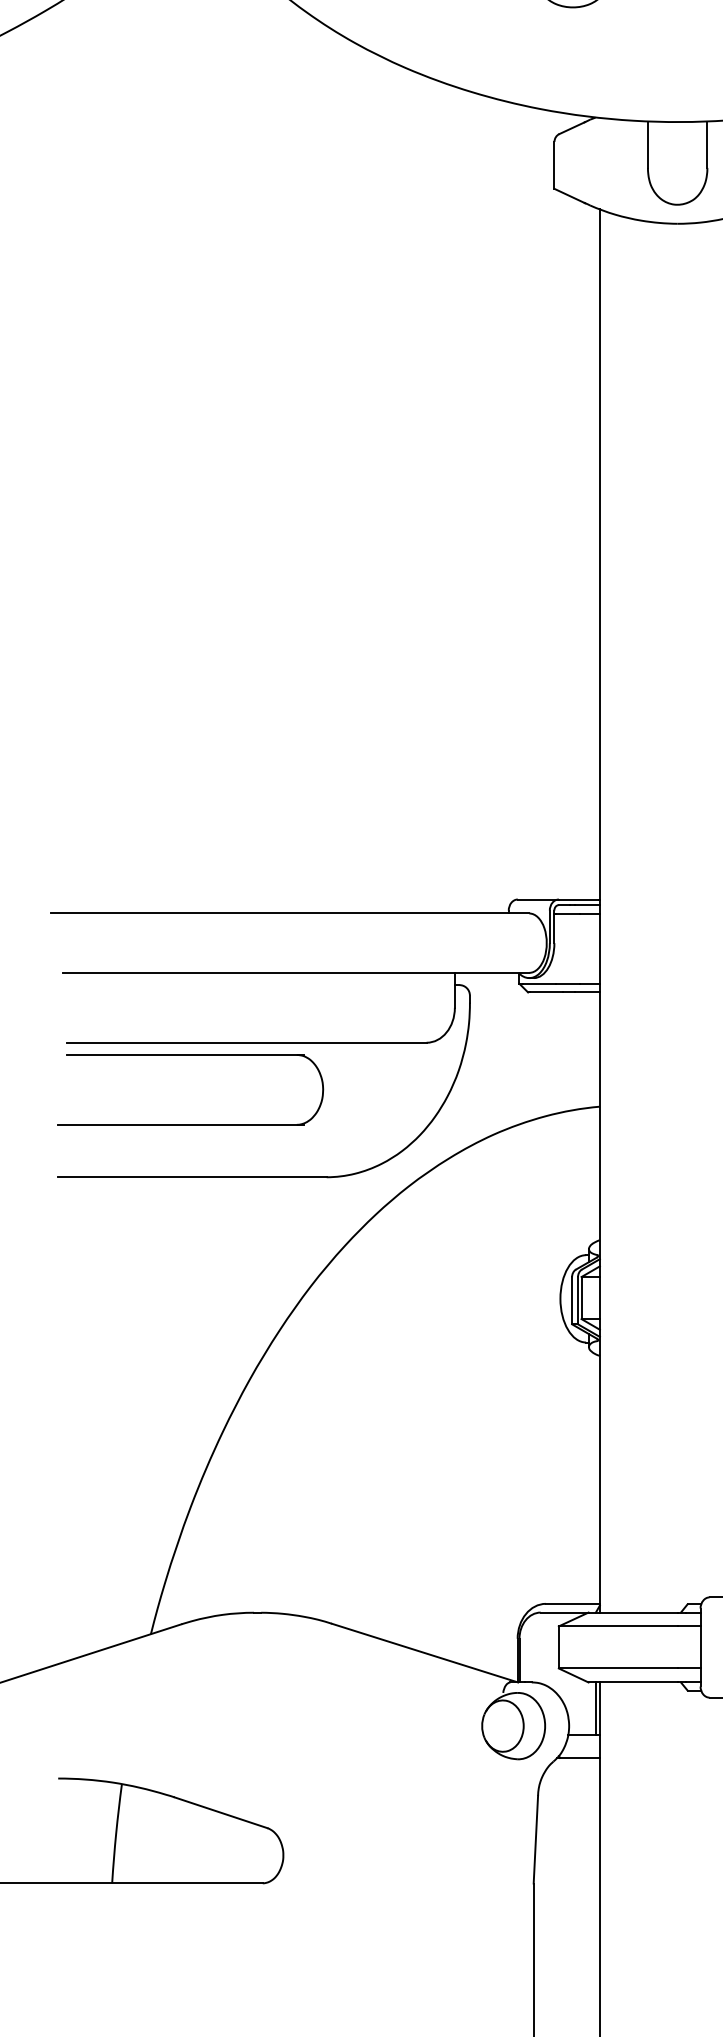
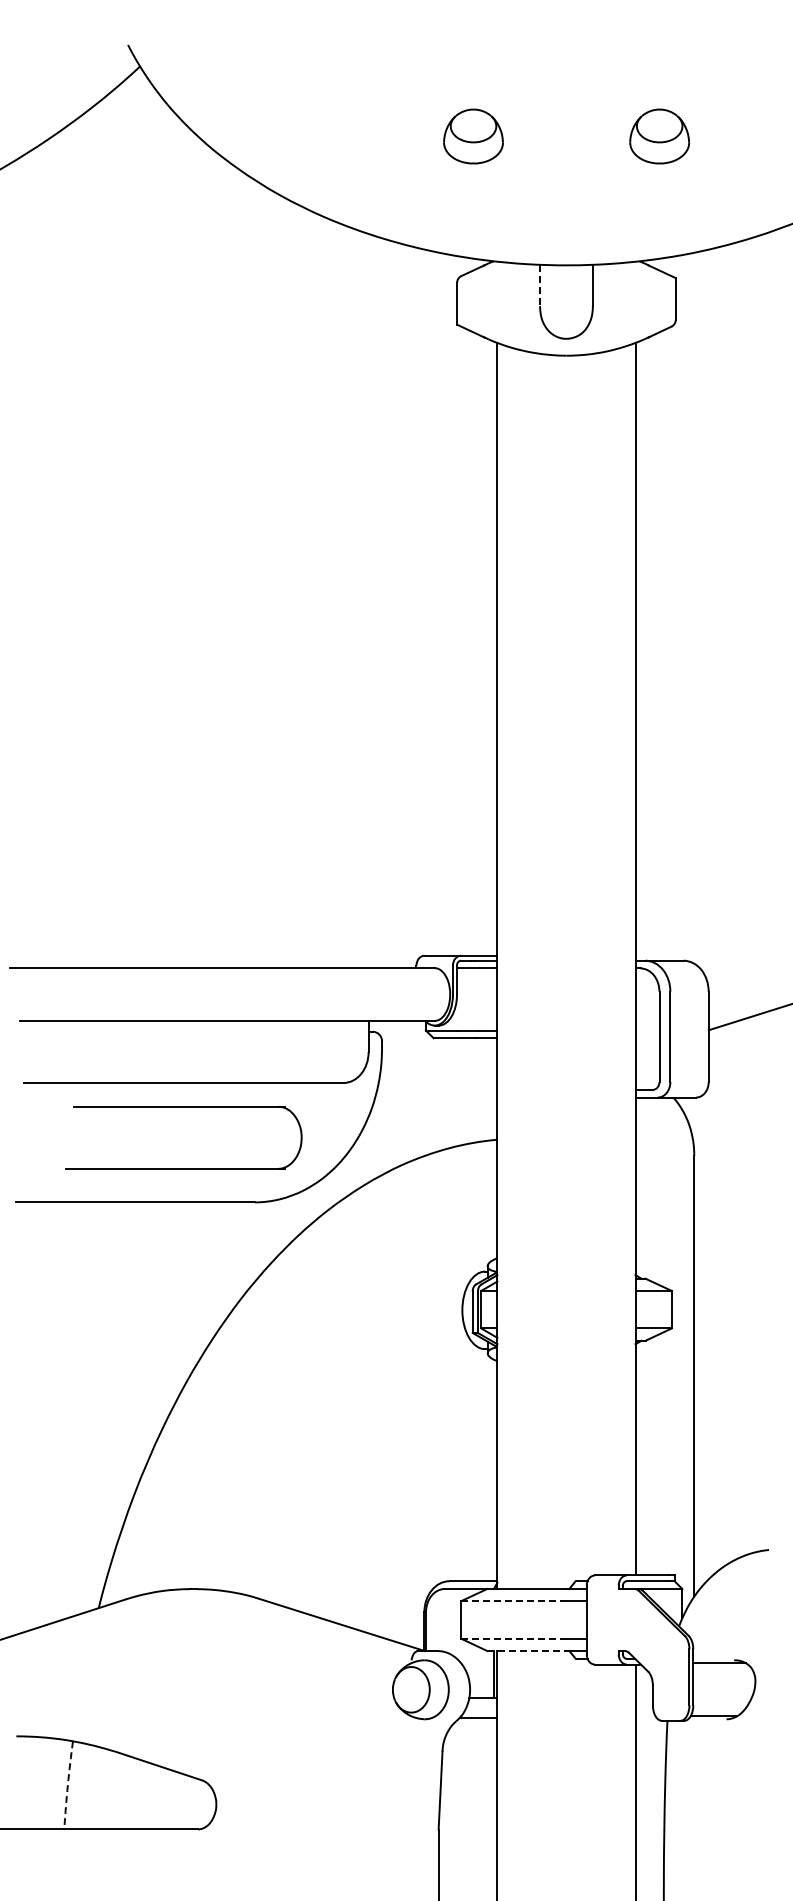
line: (648, 144) -> (540, 285), solid -> dashed
part: (190, 1055) -> (183, 1107), moved
line: (618, 1626) -> (513, 1601), solid -> dashed
line: (618, 1668) -> (513, 1638), solid -> dashed
line: (632, 1682) -> (526, 1651), solid -> dashed
line: (115, 1833) -> (67, 1785), solid -> dashed

